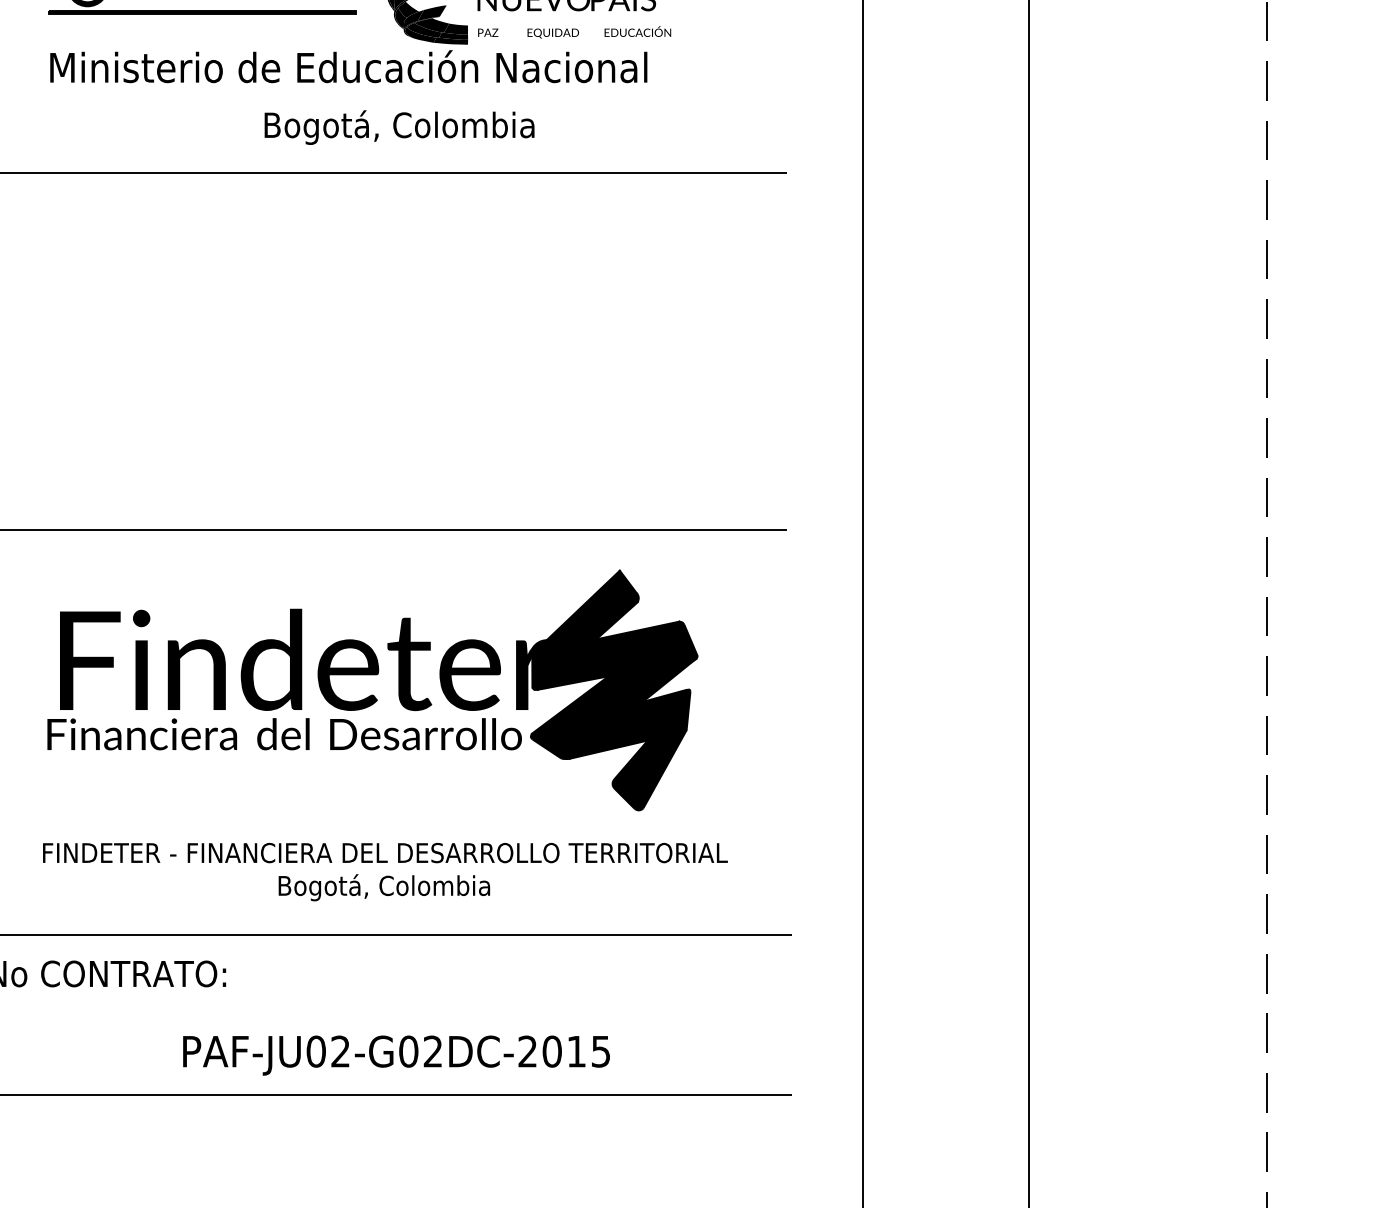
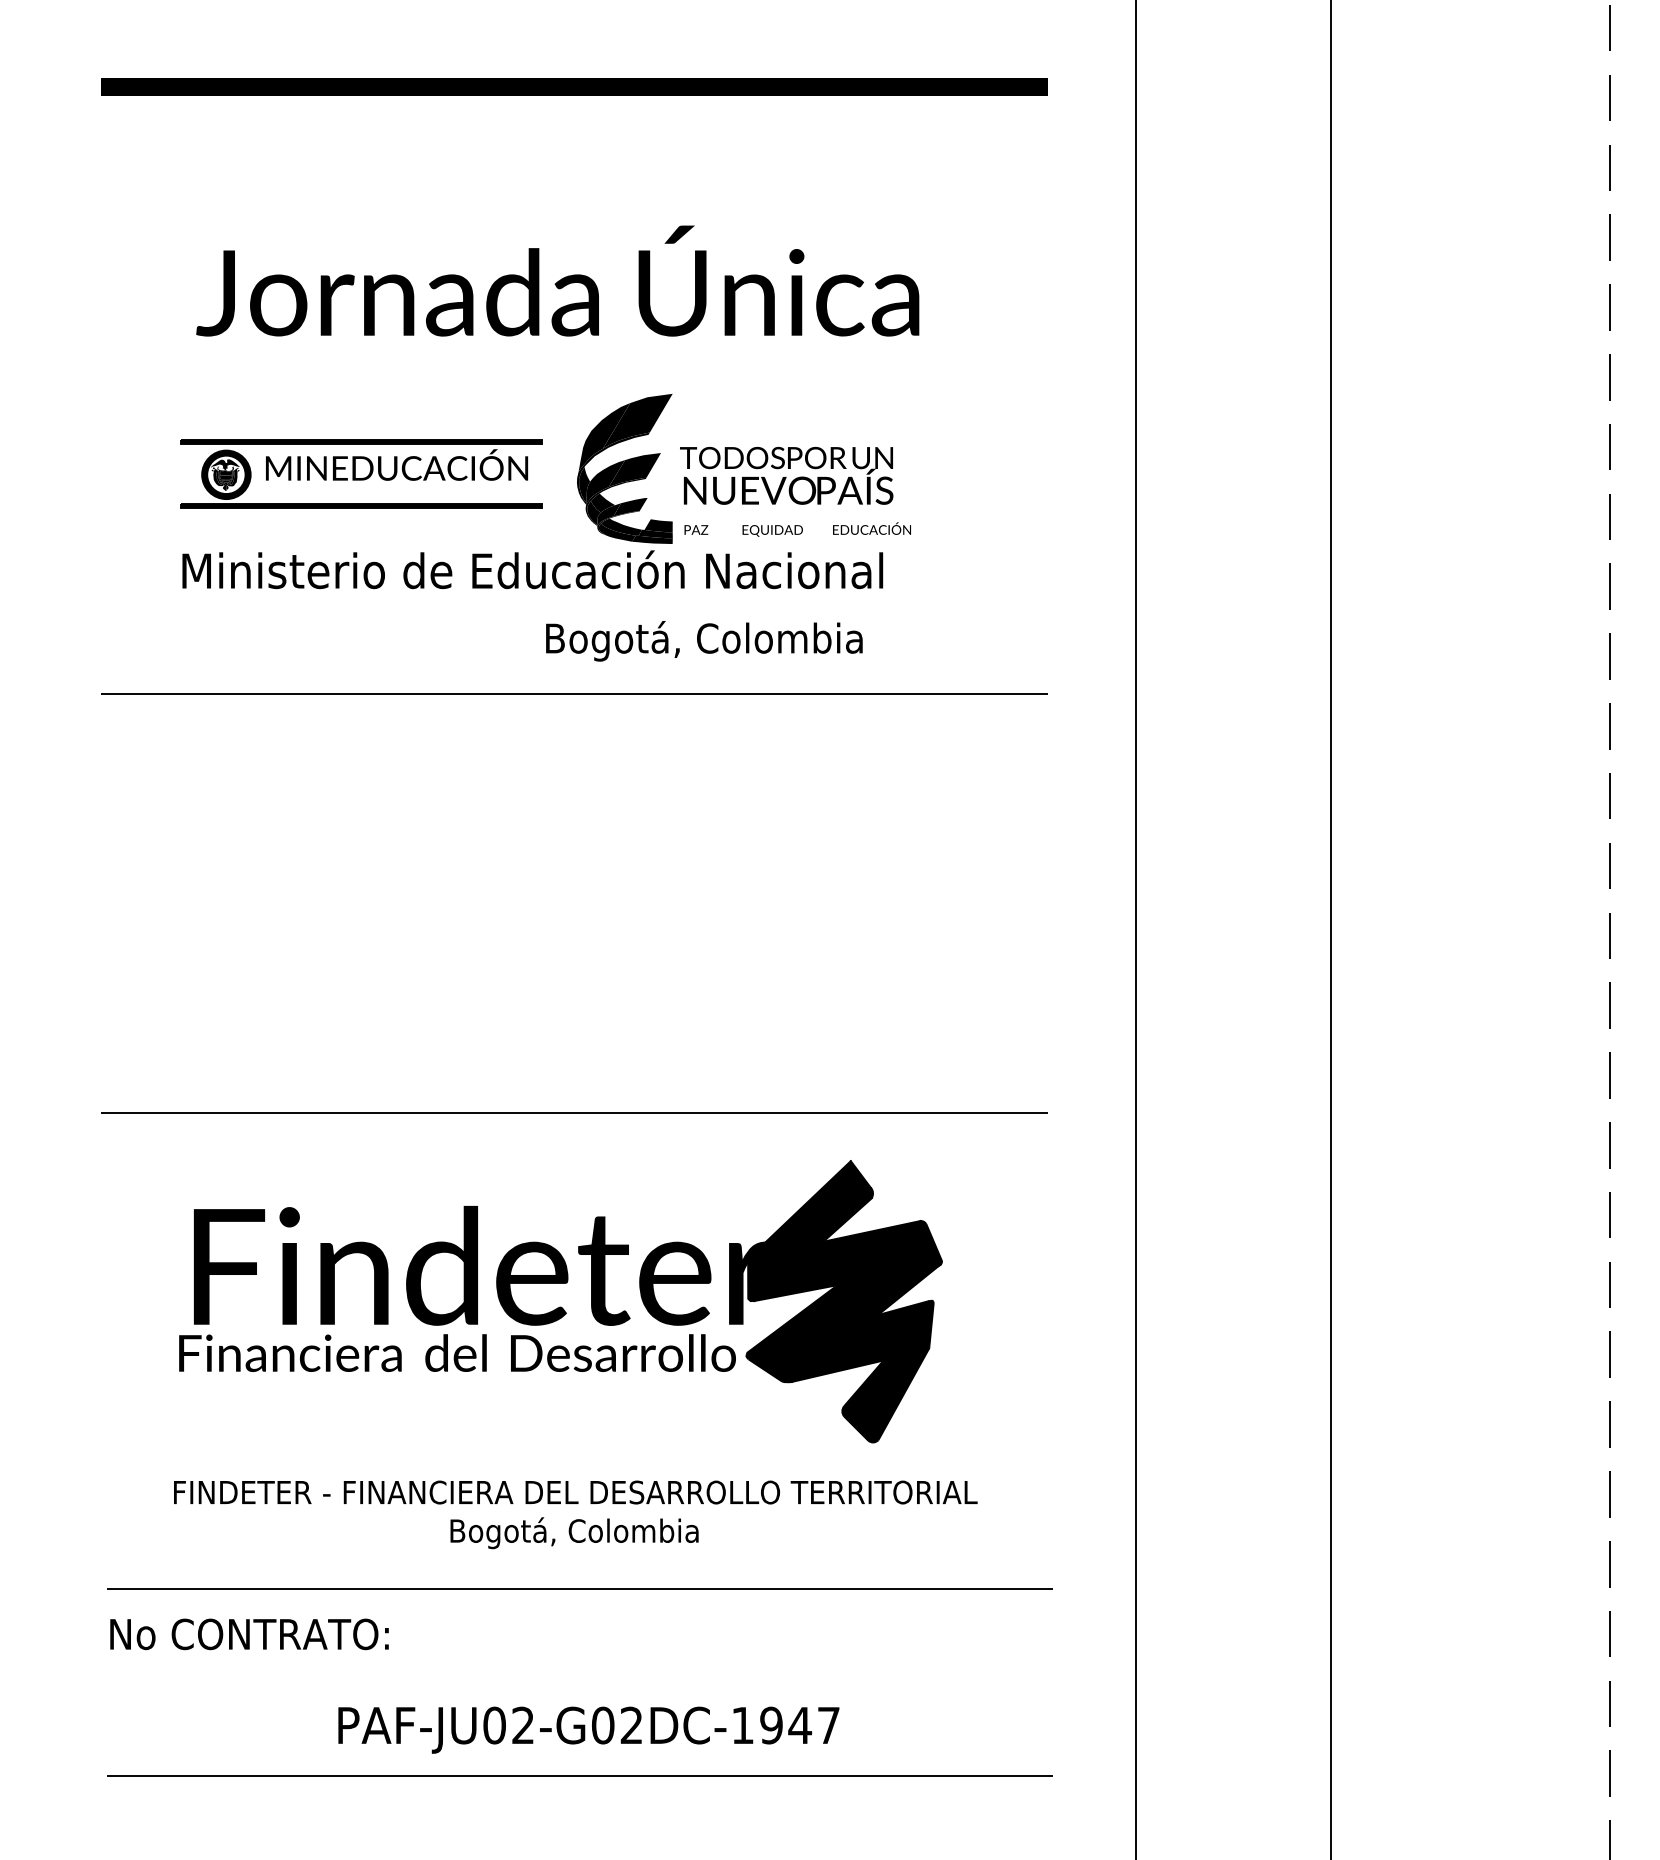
fill: (431, 24) -> (629, 520), removed
text: (399, 127) -> (704, 641), moved
text: (564, 1051) -> (785, 1725), PAF-JU02-G02DC-2015 -> PAF-JU02-G02DC-1947

